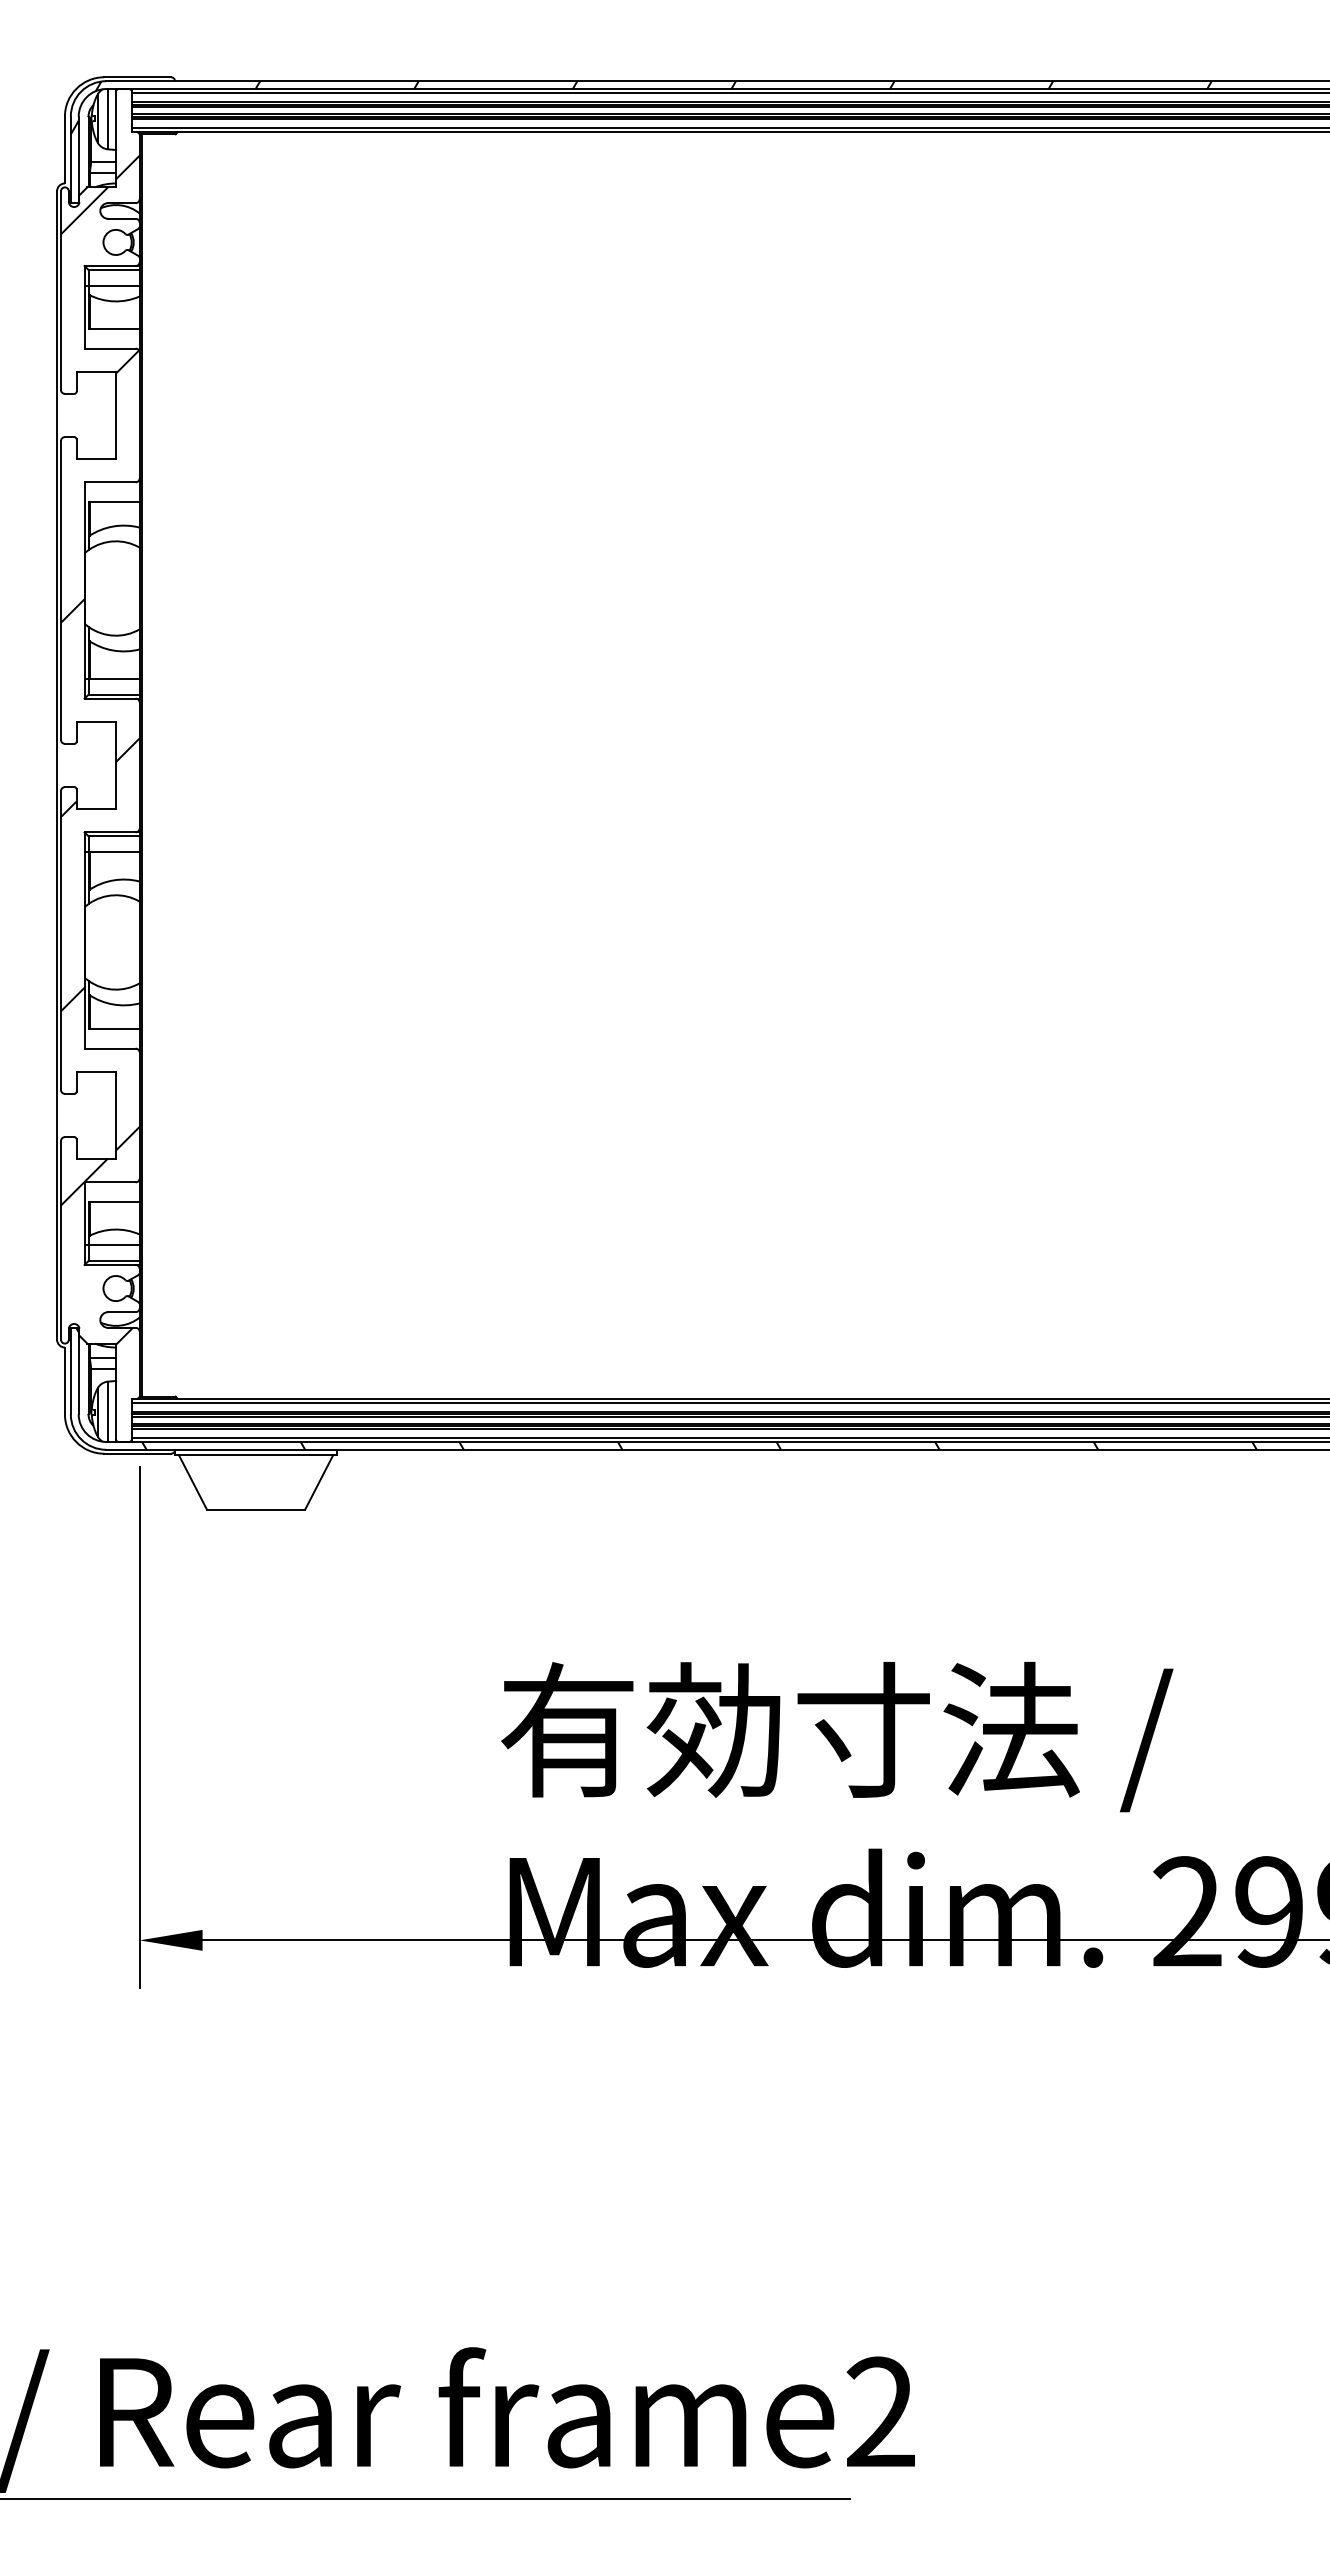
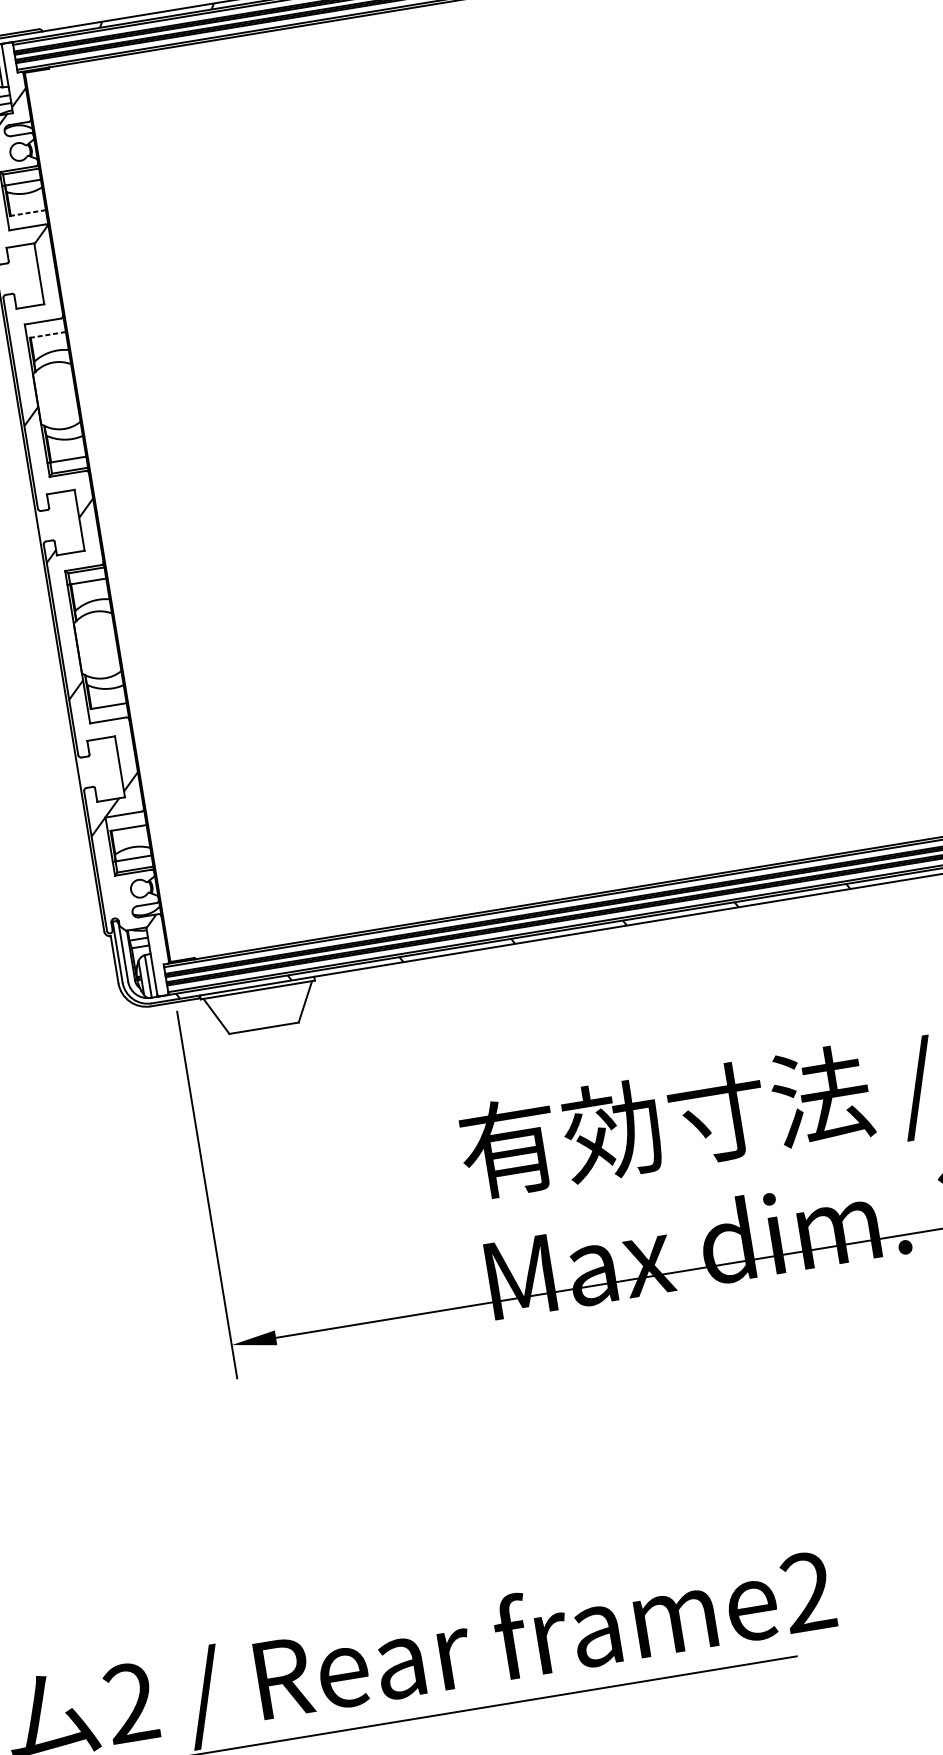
line: (114, 328) -> (28, 212), solid -> dashed
line: (114, 502) -> (48, 335), solid -> dashed

